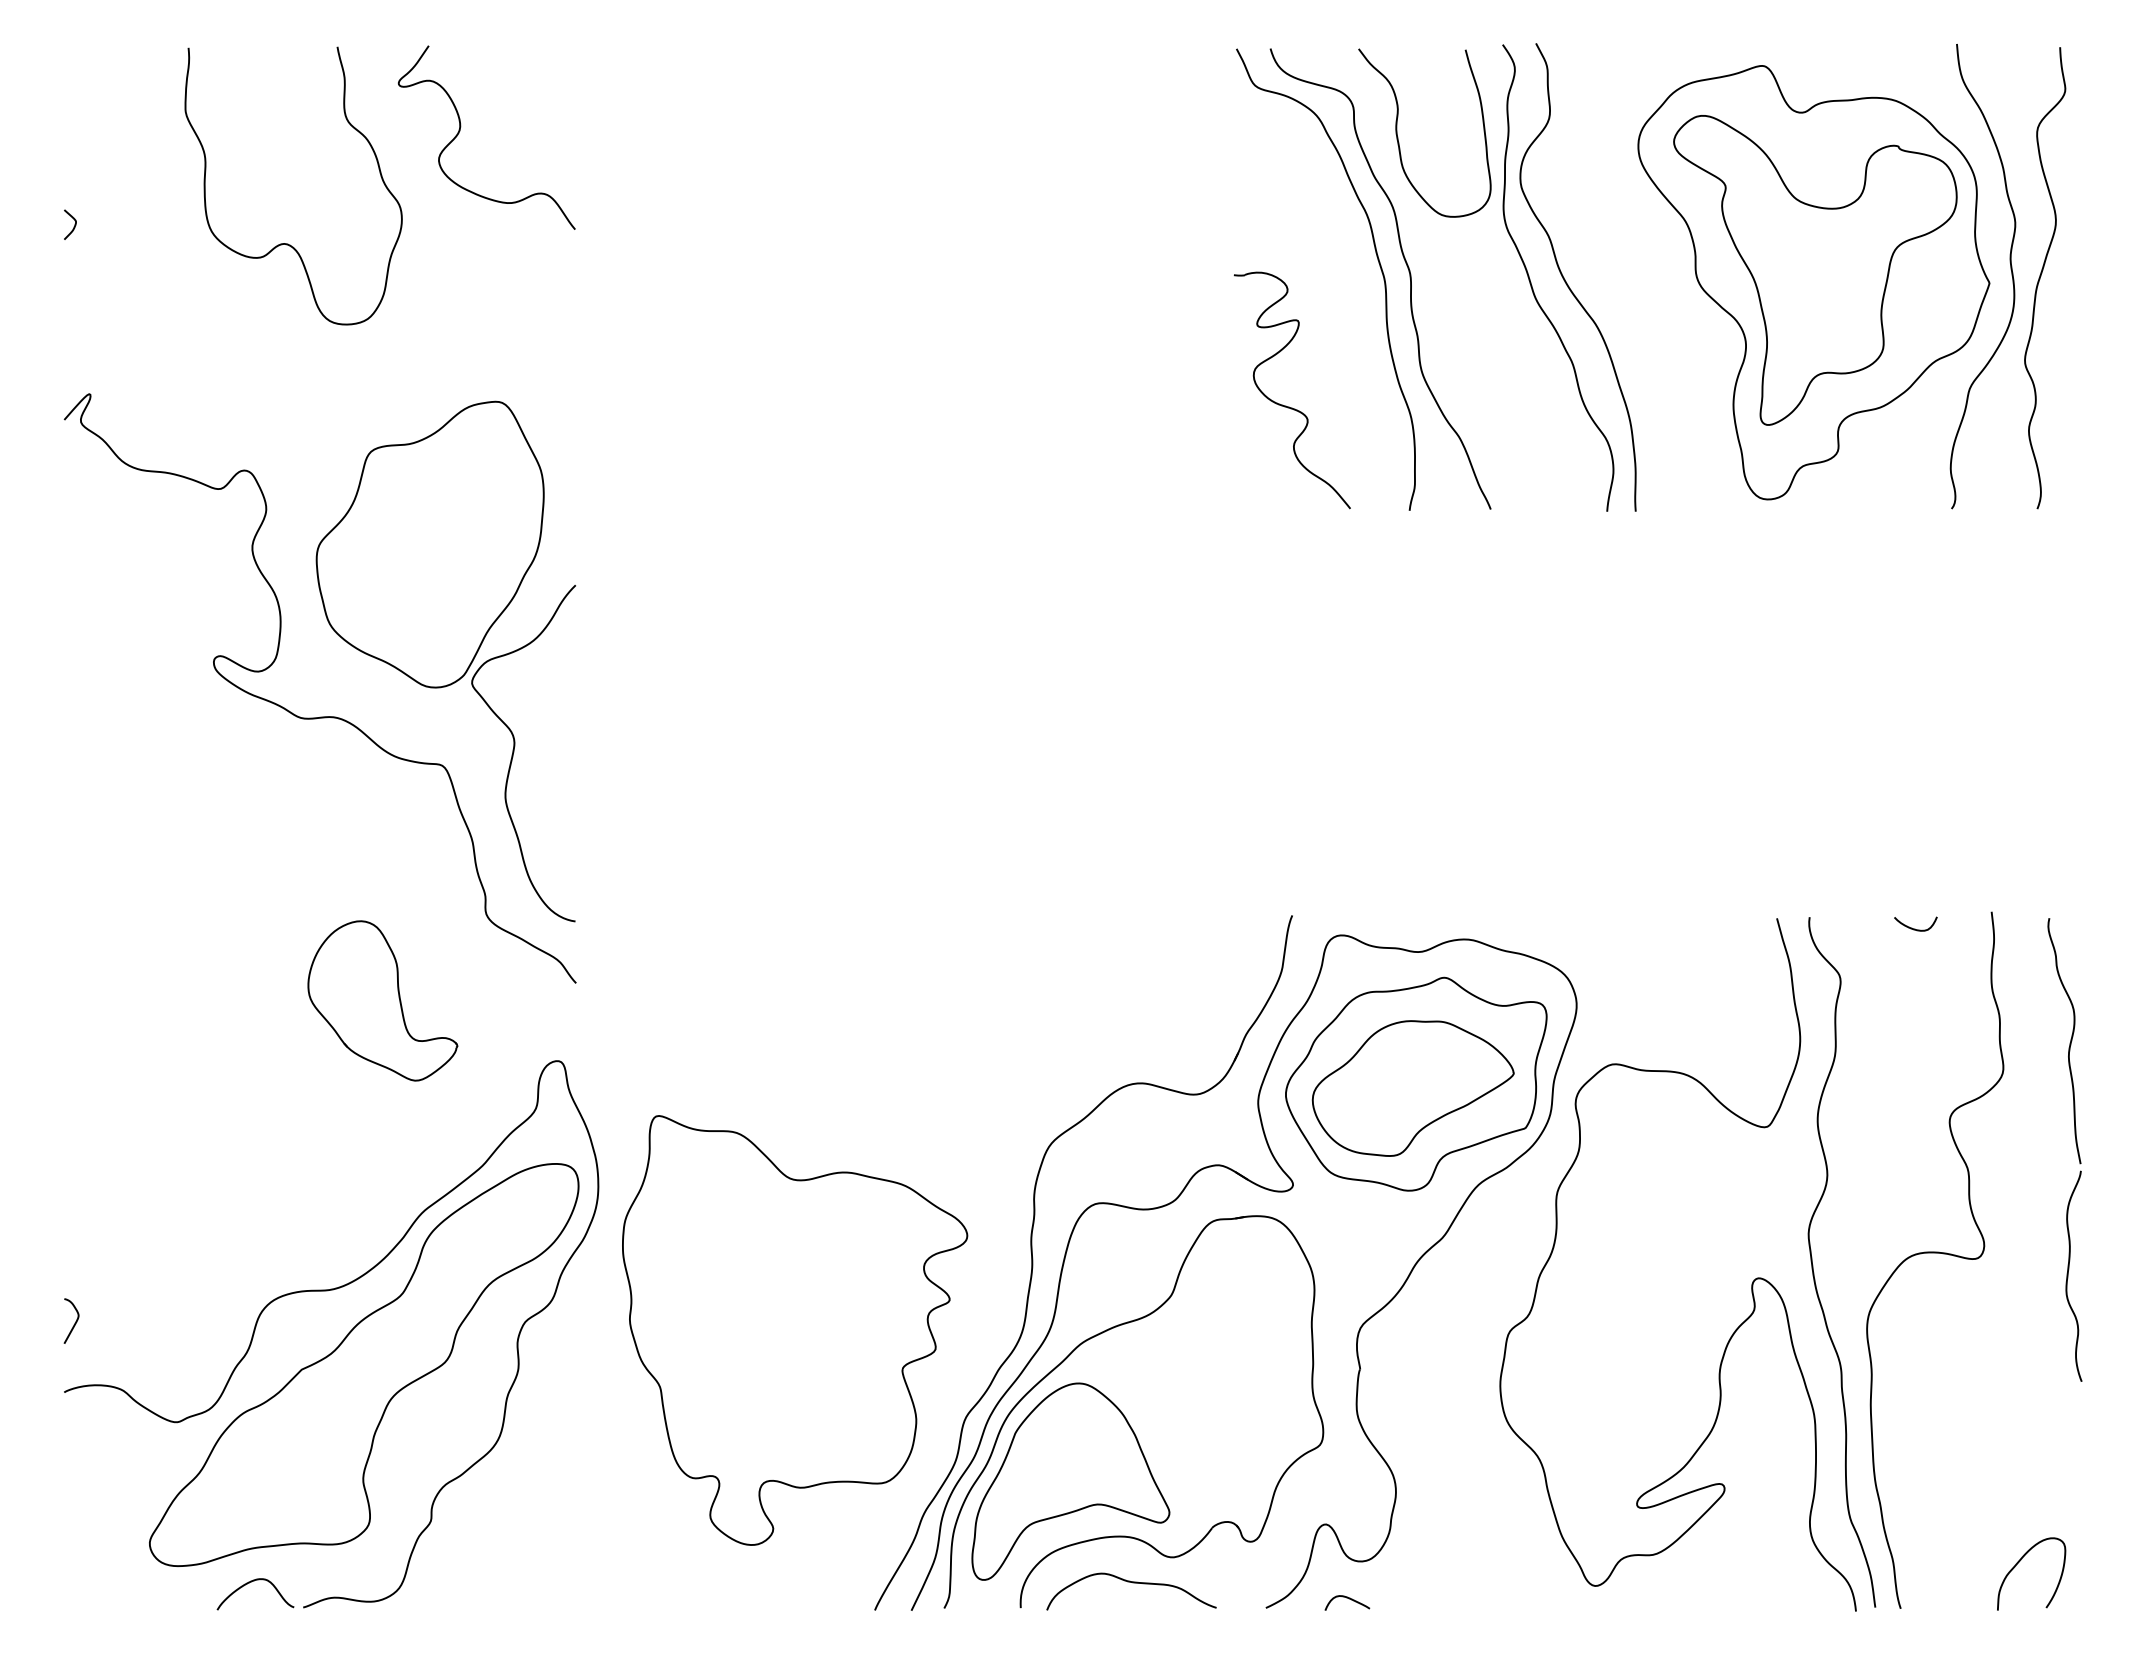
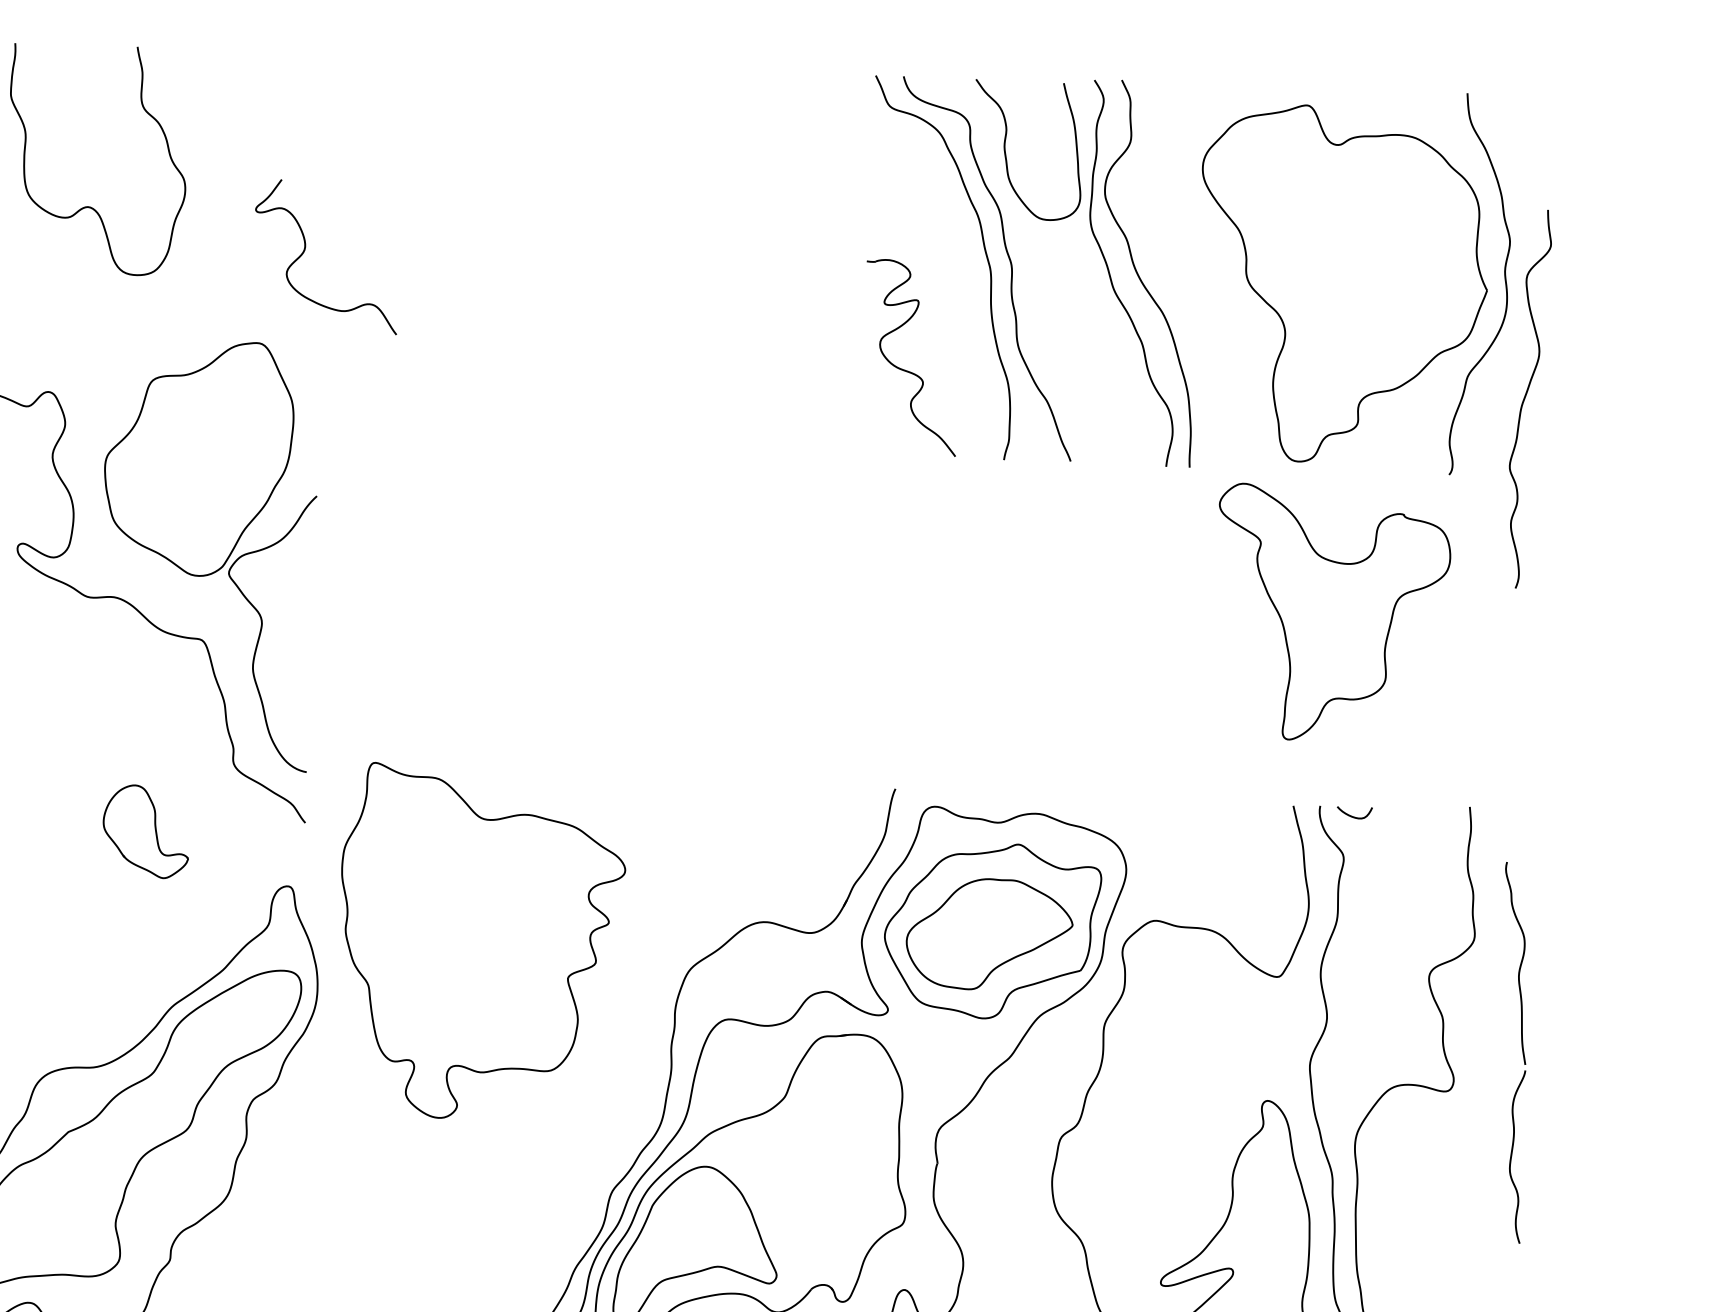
curve: (460, 131) -> (305, 250), moved
part: (1815, 270) -> (1332, 614), moved
curve: (2041, 276) -> (1525, 397), moved
curve: (1915, 928) -> (1354, 816), moved
part: (382, 1000) -> (145, 831), size x0.7
part: (2076, 1149) -> (1522, 1052), moved
part: (795, 1330) -> (481, 943), moved

